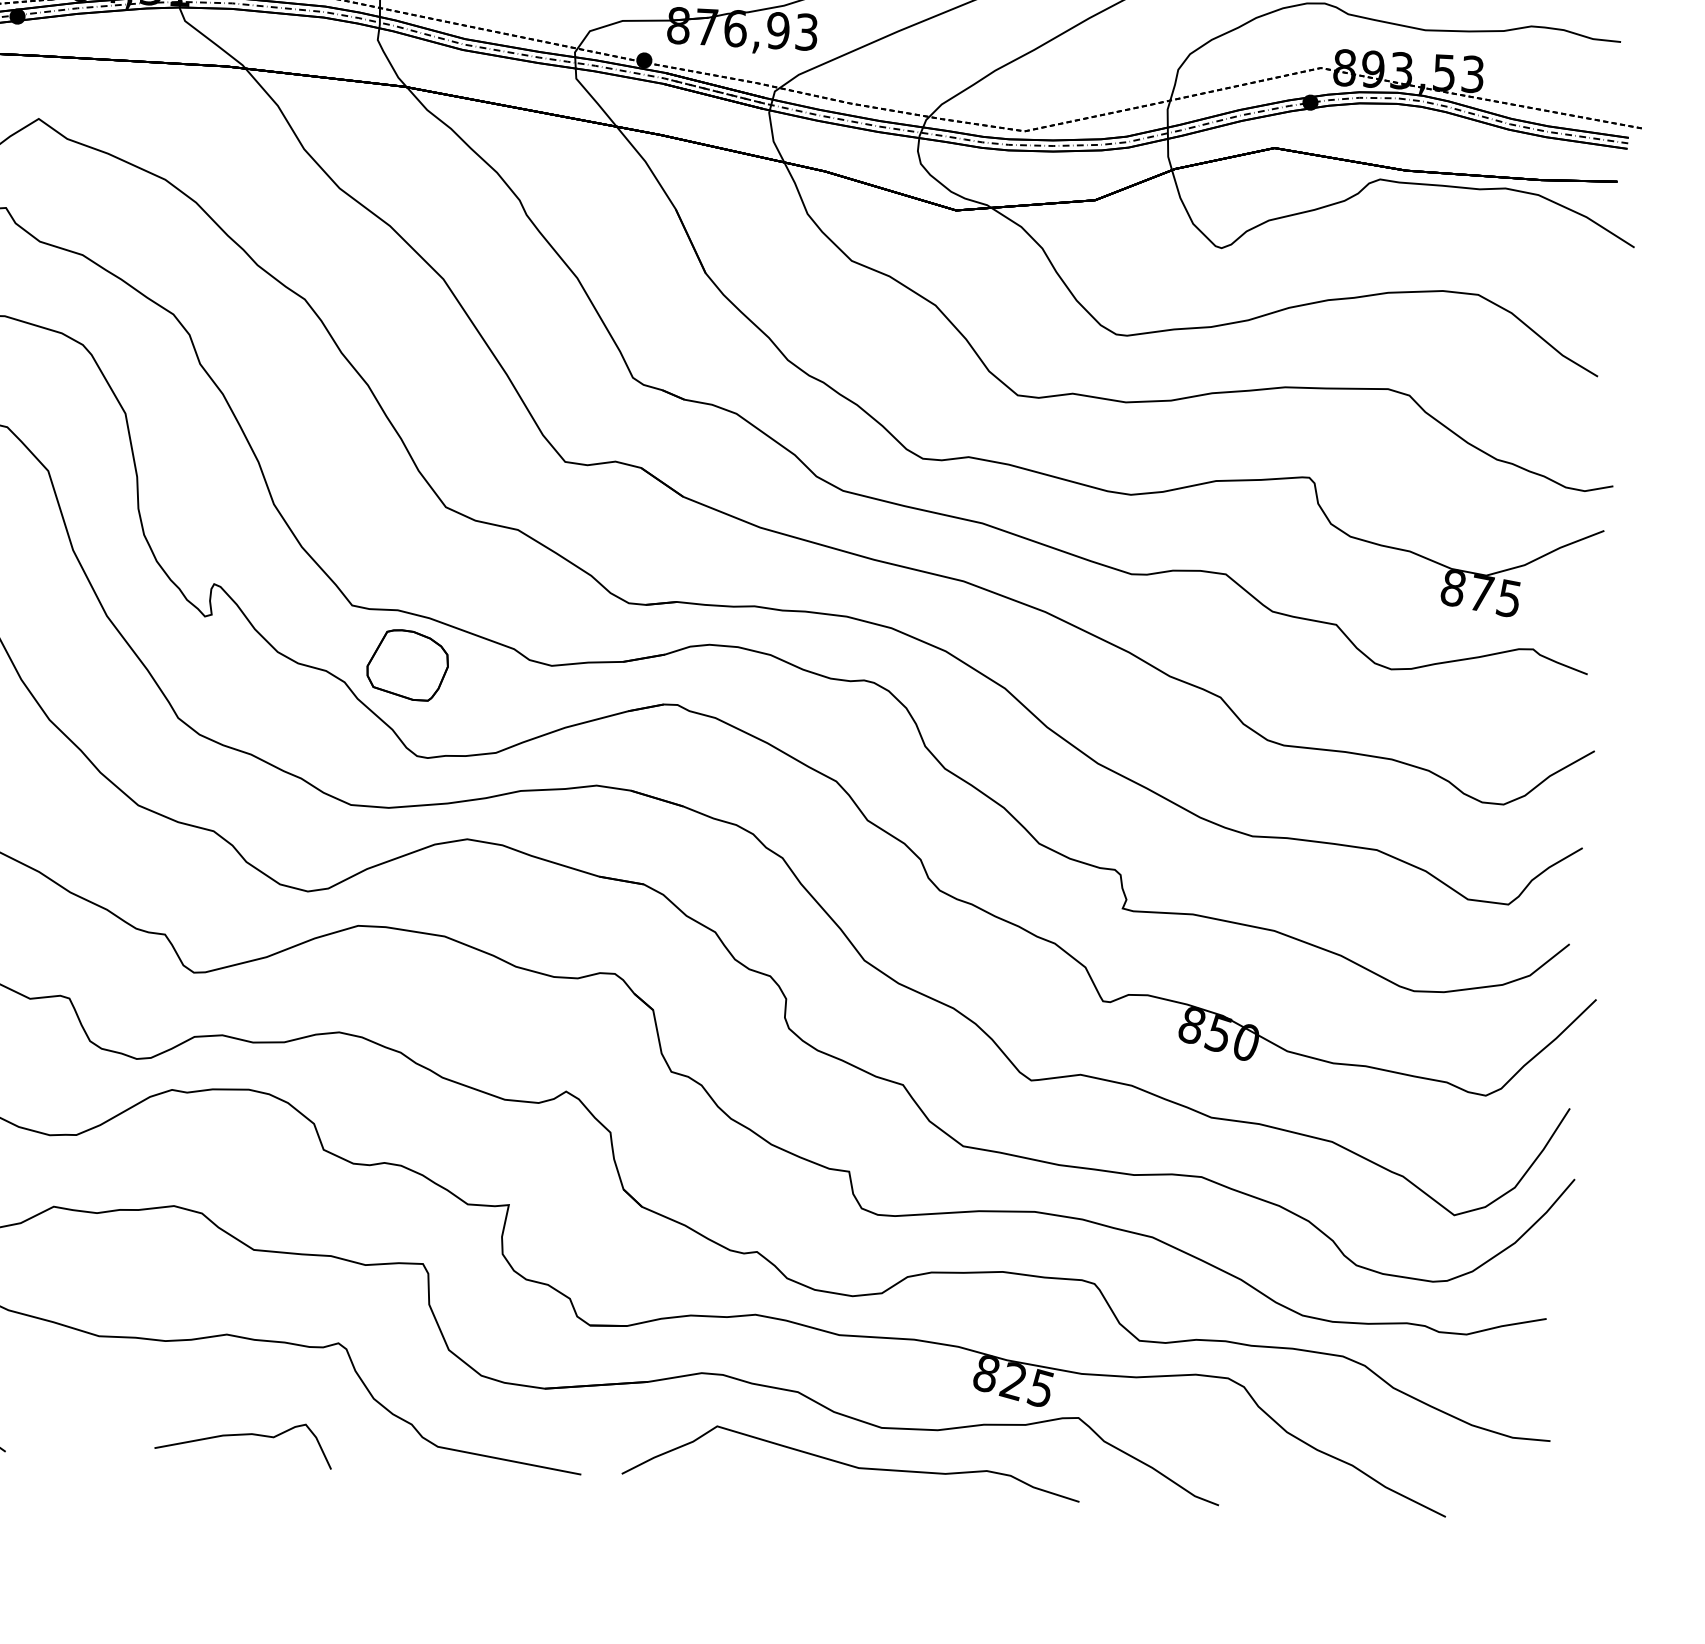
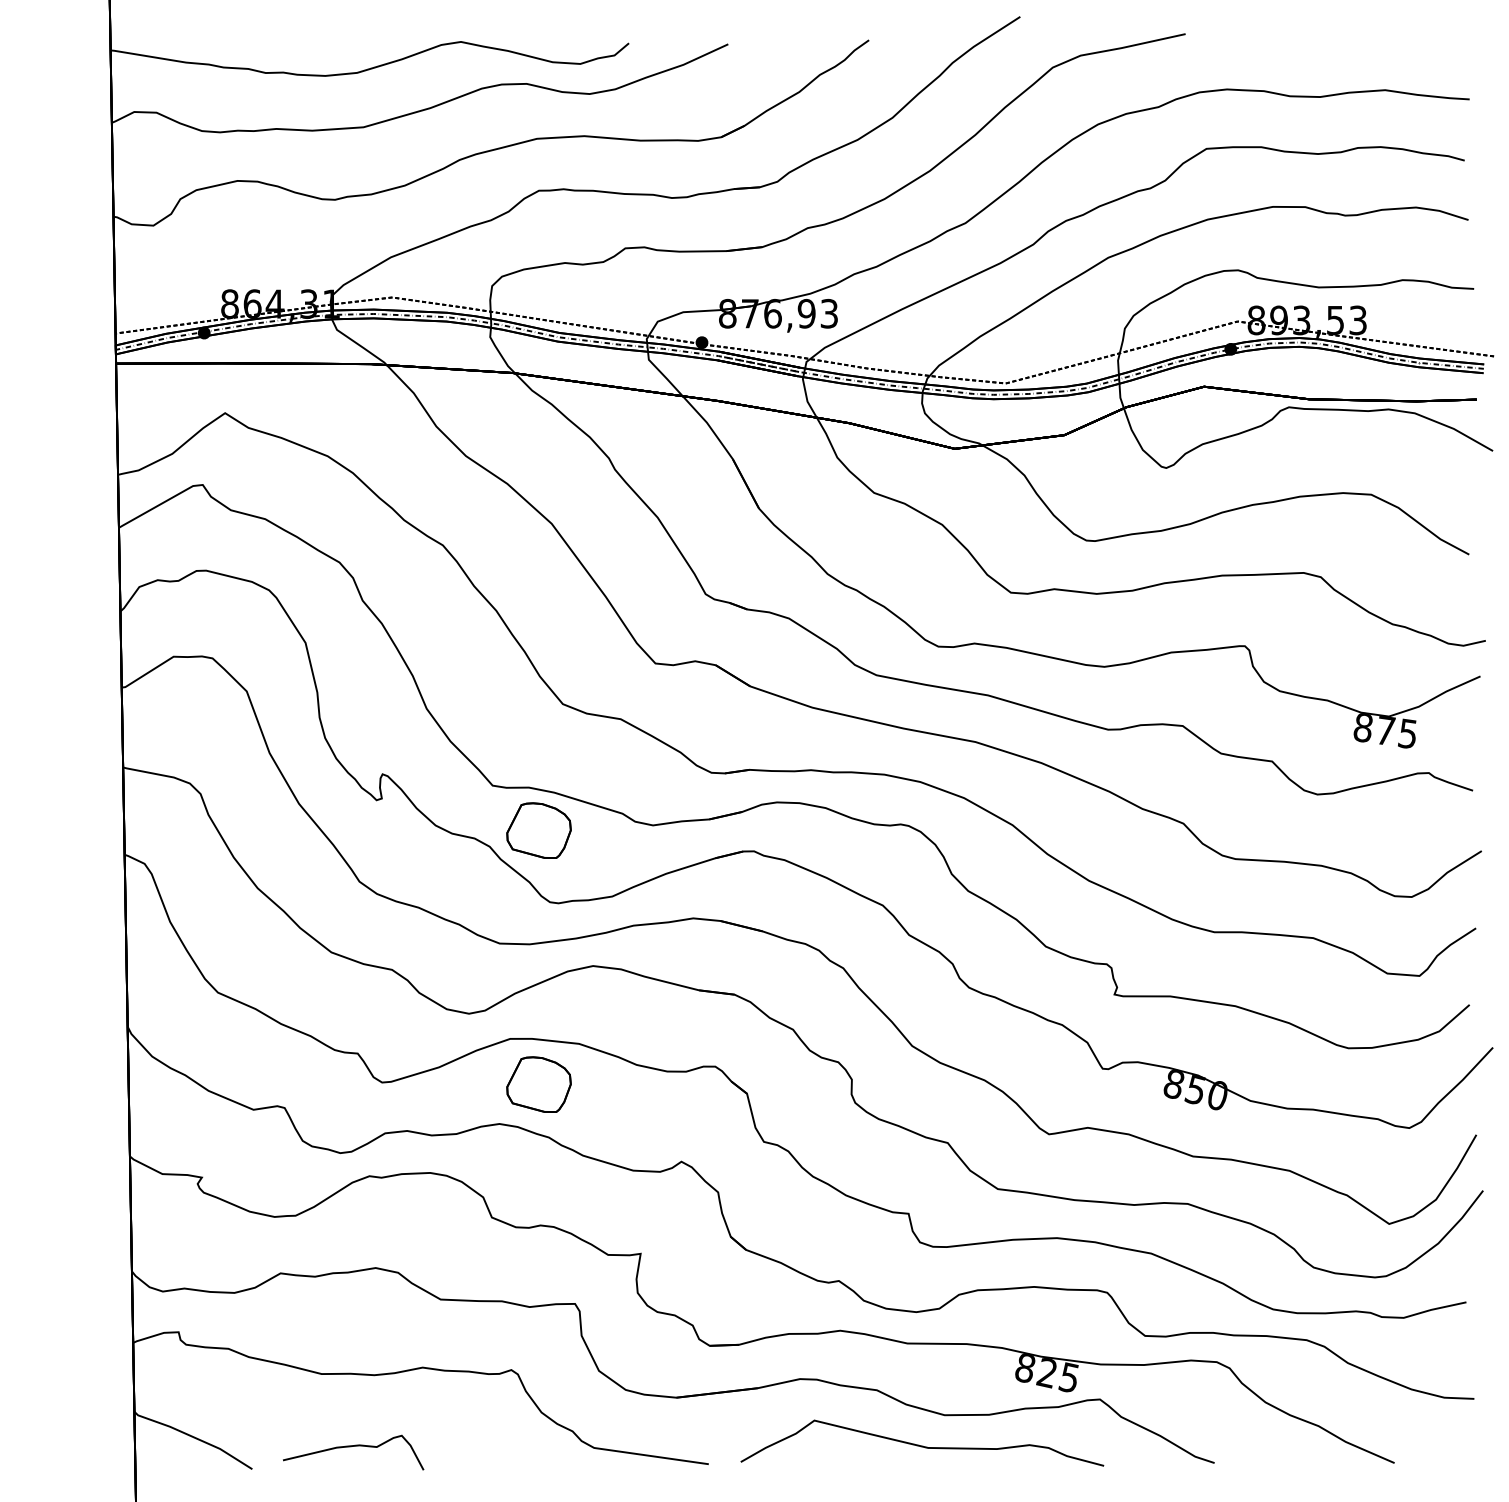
part: (390, 985) -> (538, 1084), added
curve: (241, 1436) -> (351, 1447), moved

